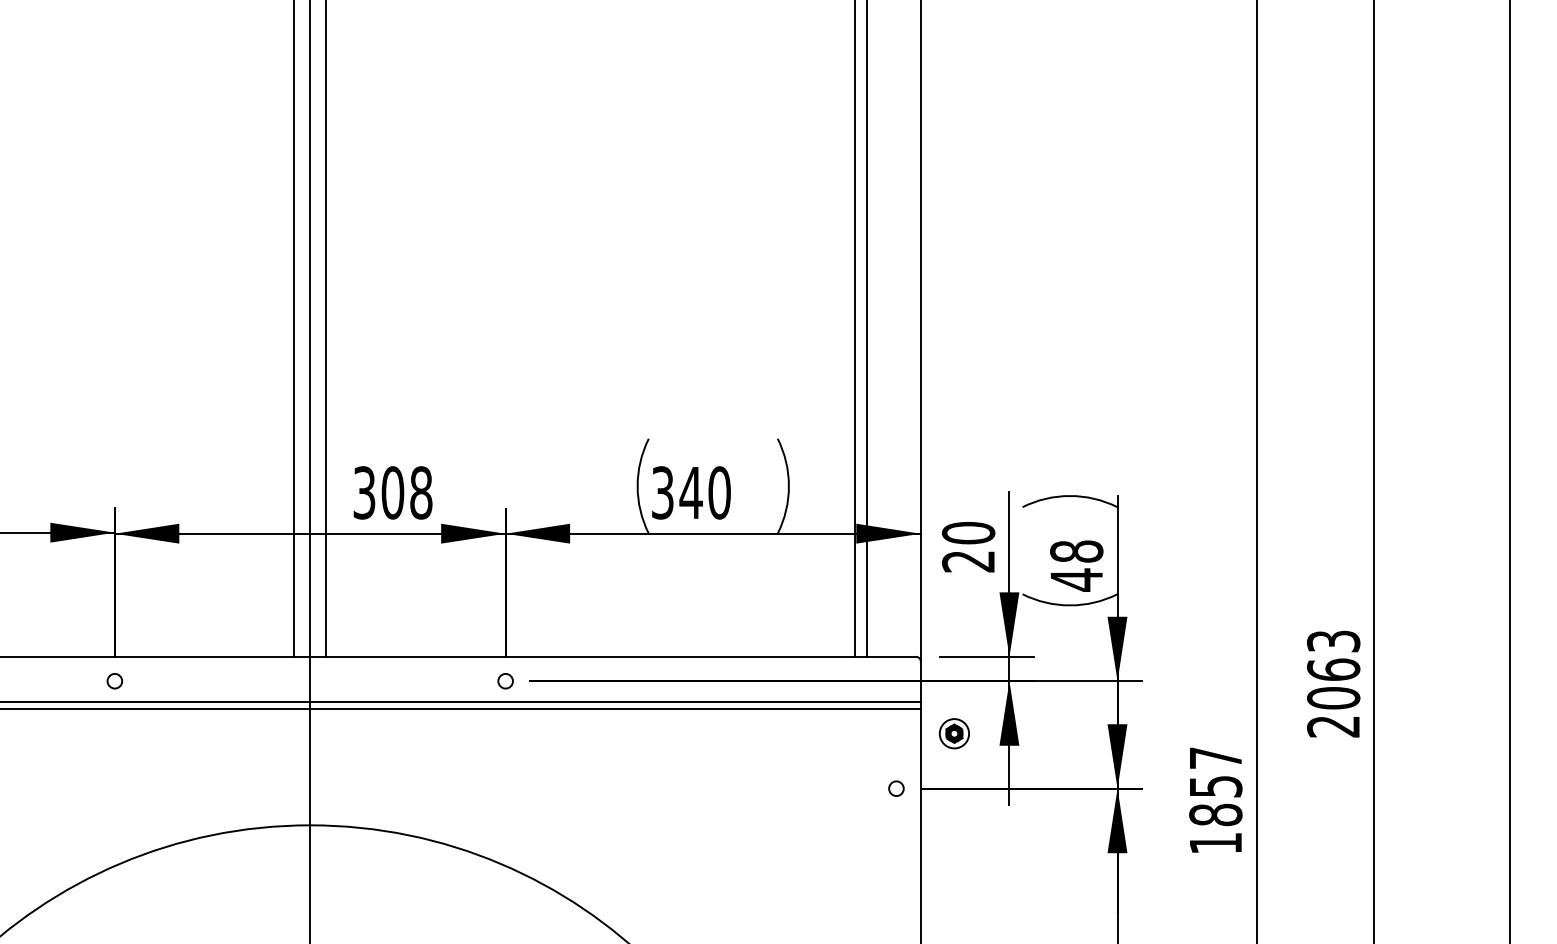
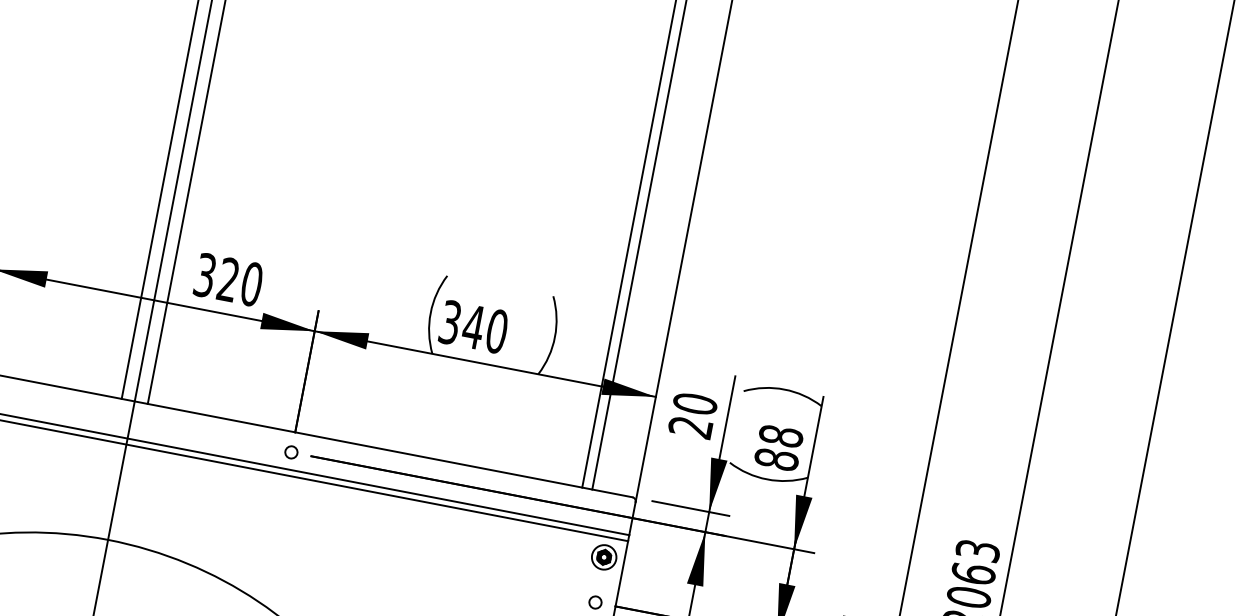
text: (406, 492) -> (239, 281), 308 -> 320
text: (1076, 579) -> (776, 459), 48 -> 88
part: (953, 733) -> (603, 557), moved

